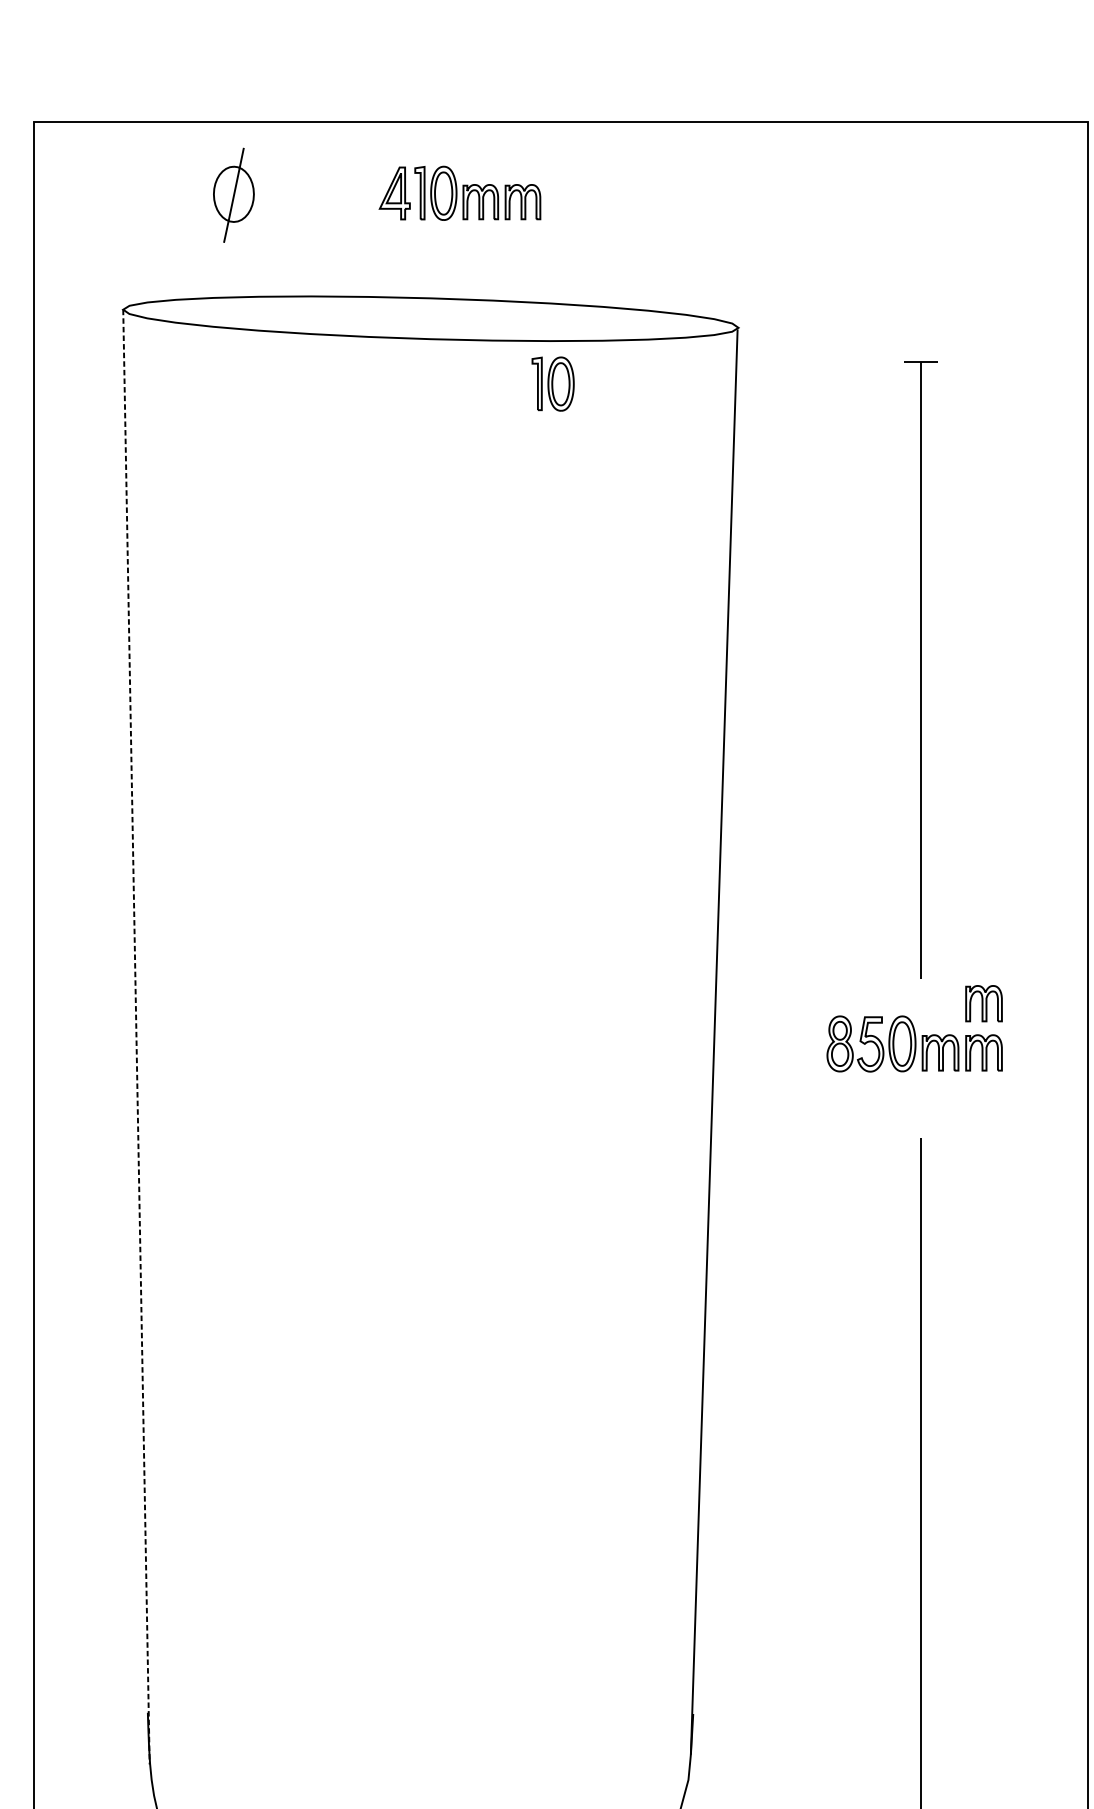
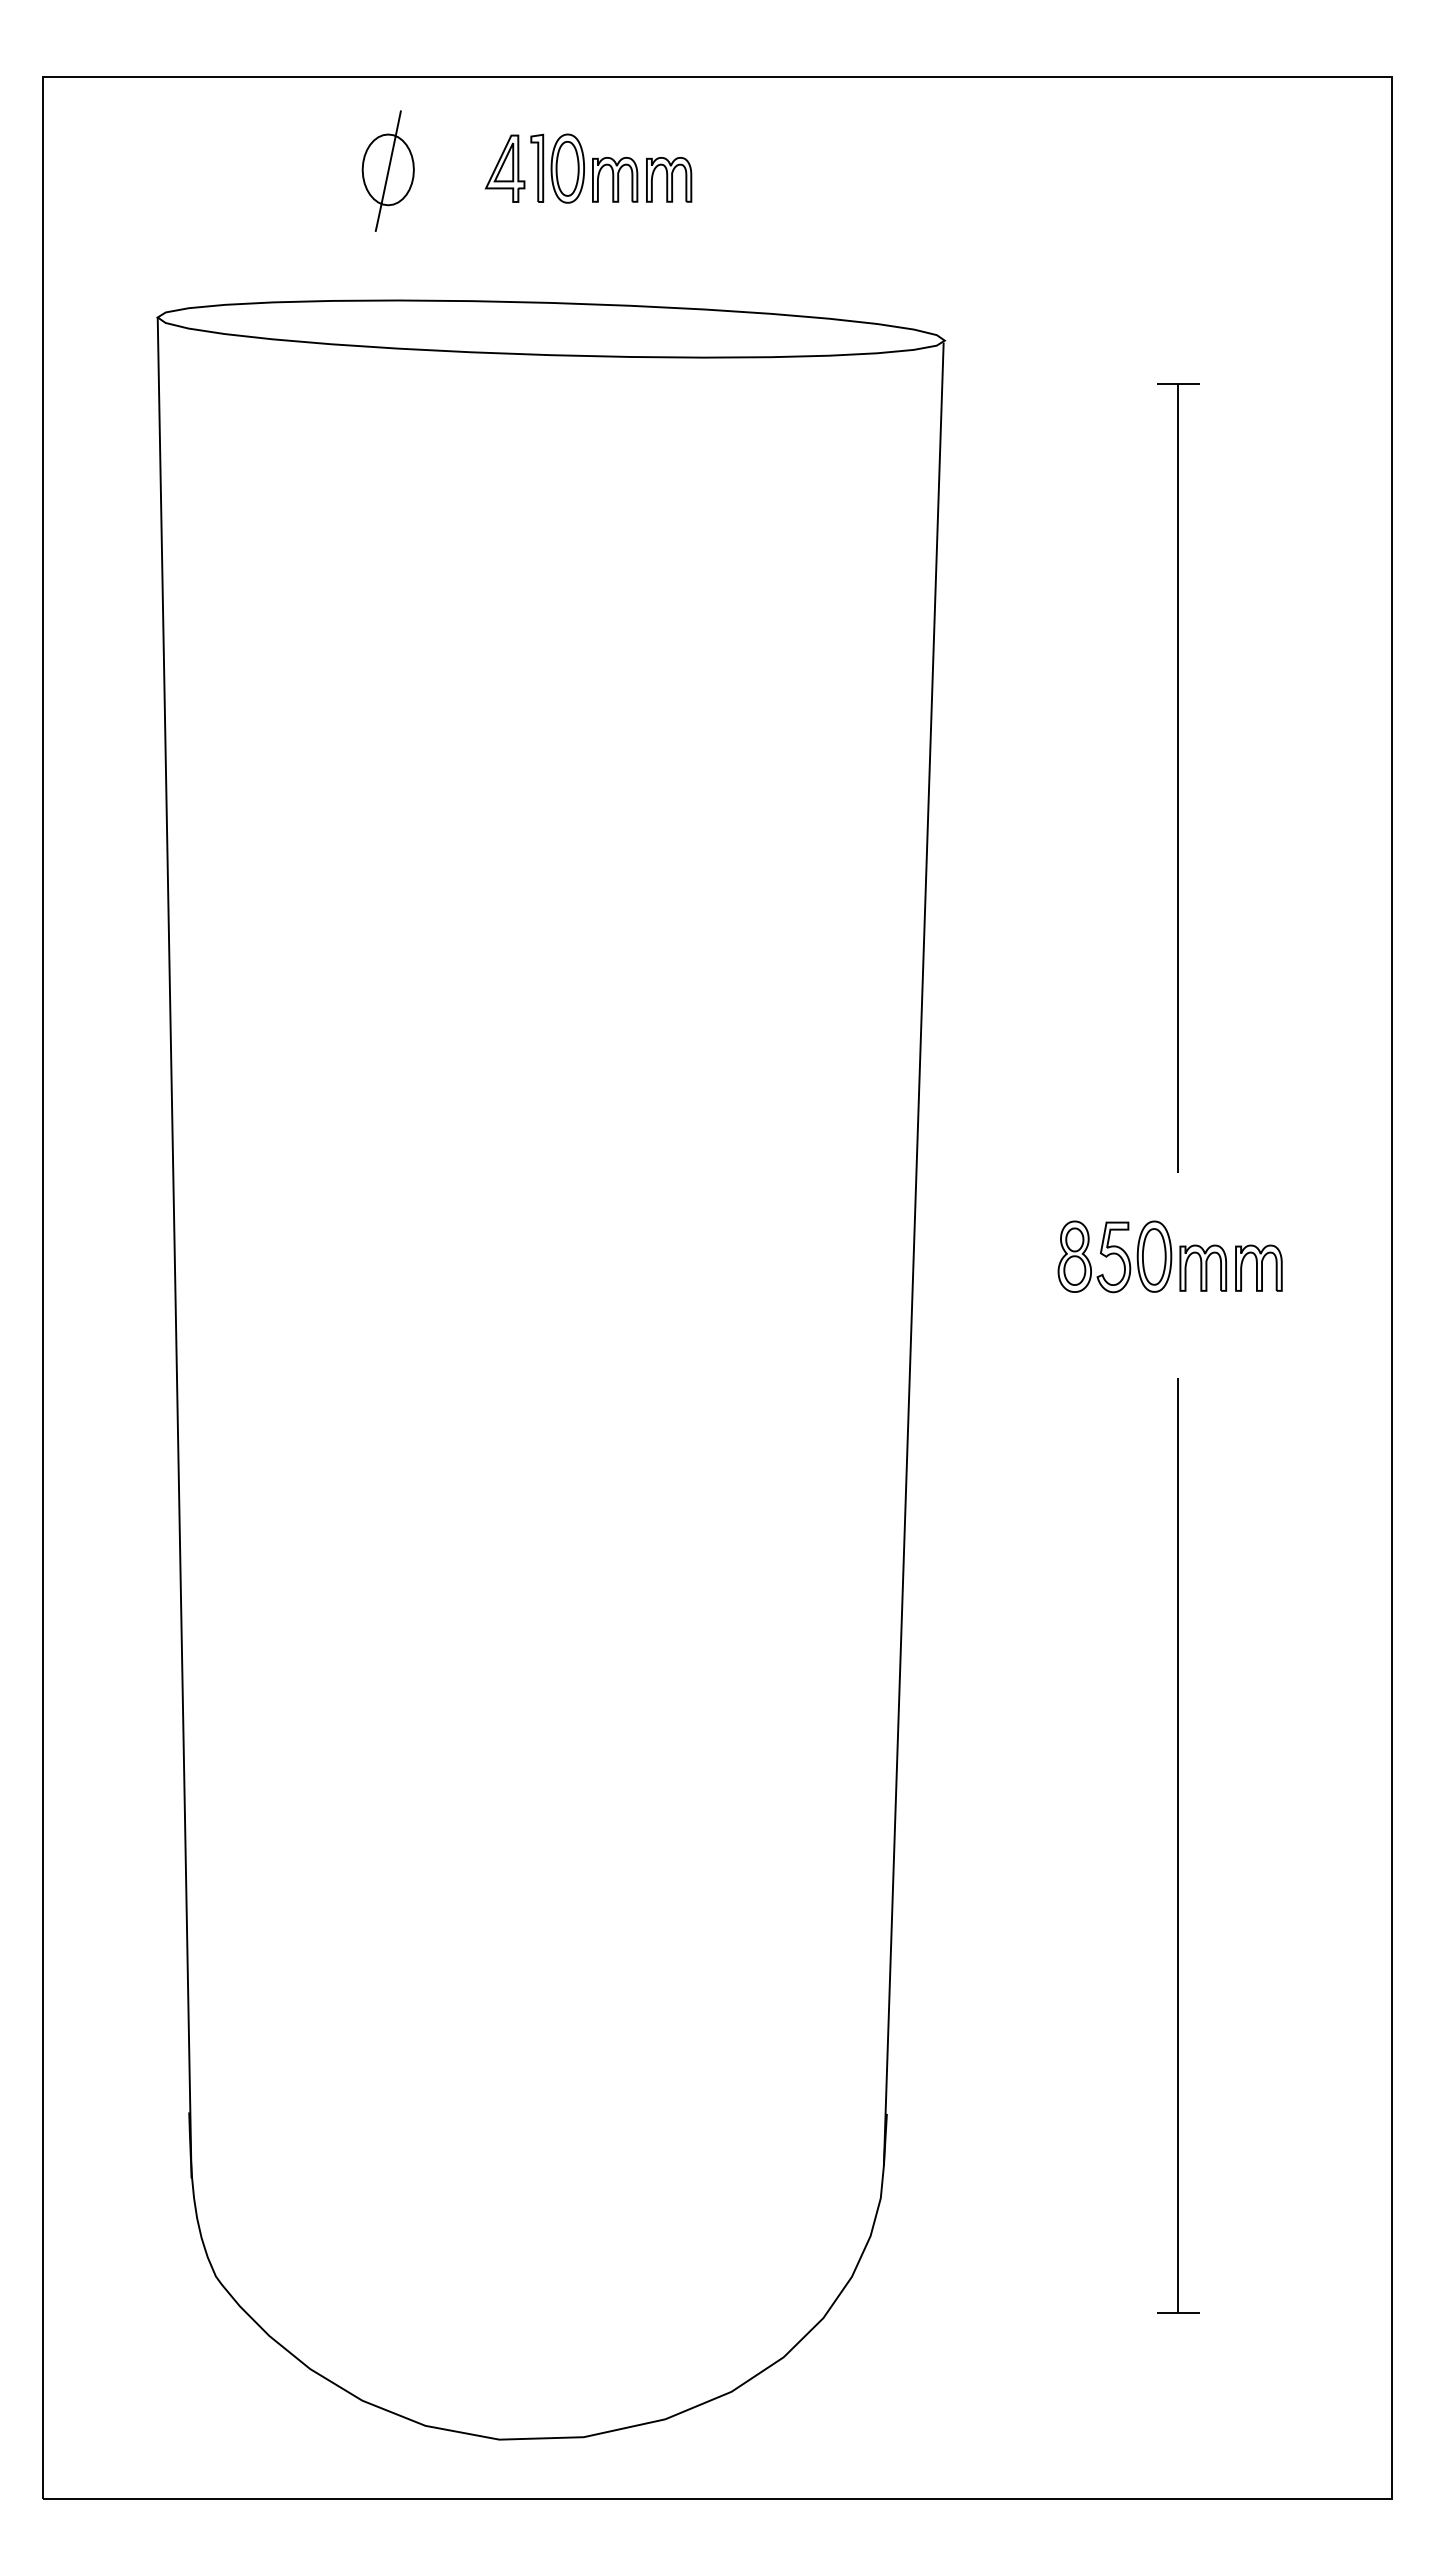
part: (233, 194) -> (387, 170), moved
part: (553, 383) -> (707, 412), removed
part: (983, 1003) -> (1258, 1204), removed
line: (136, 1036) -> (174, 1247), dashed -> solid

